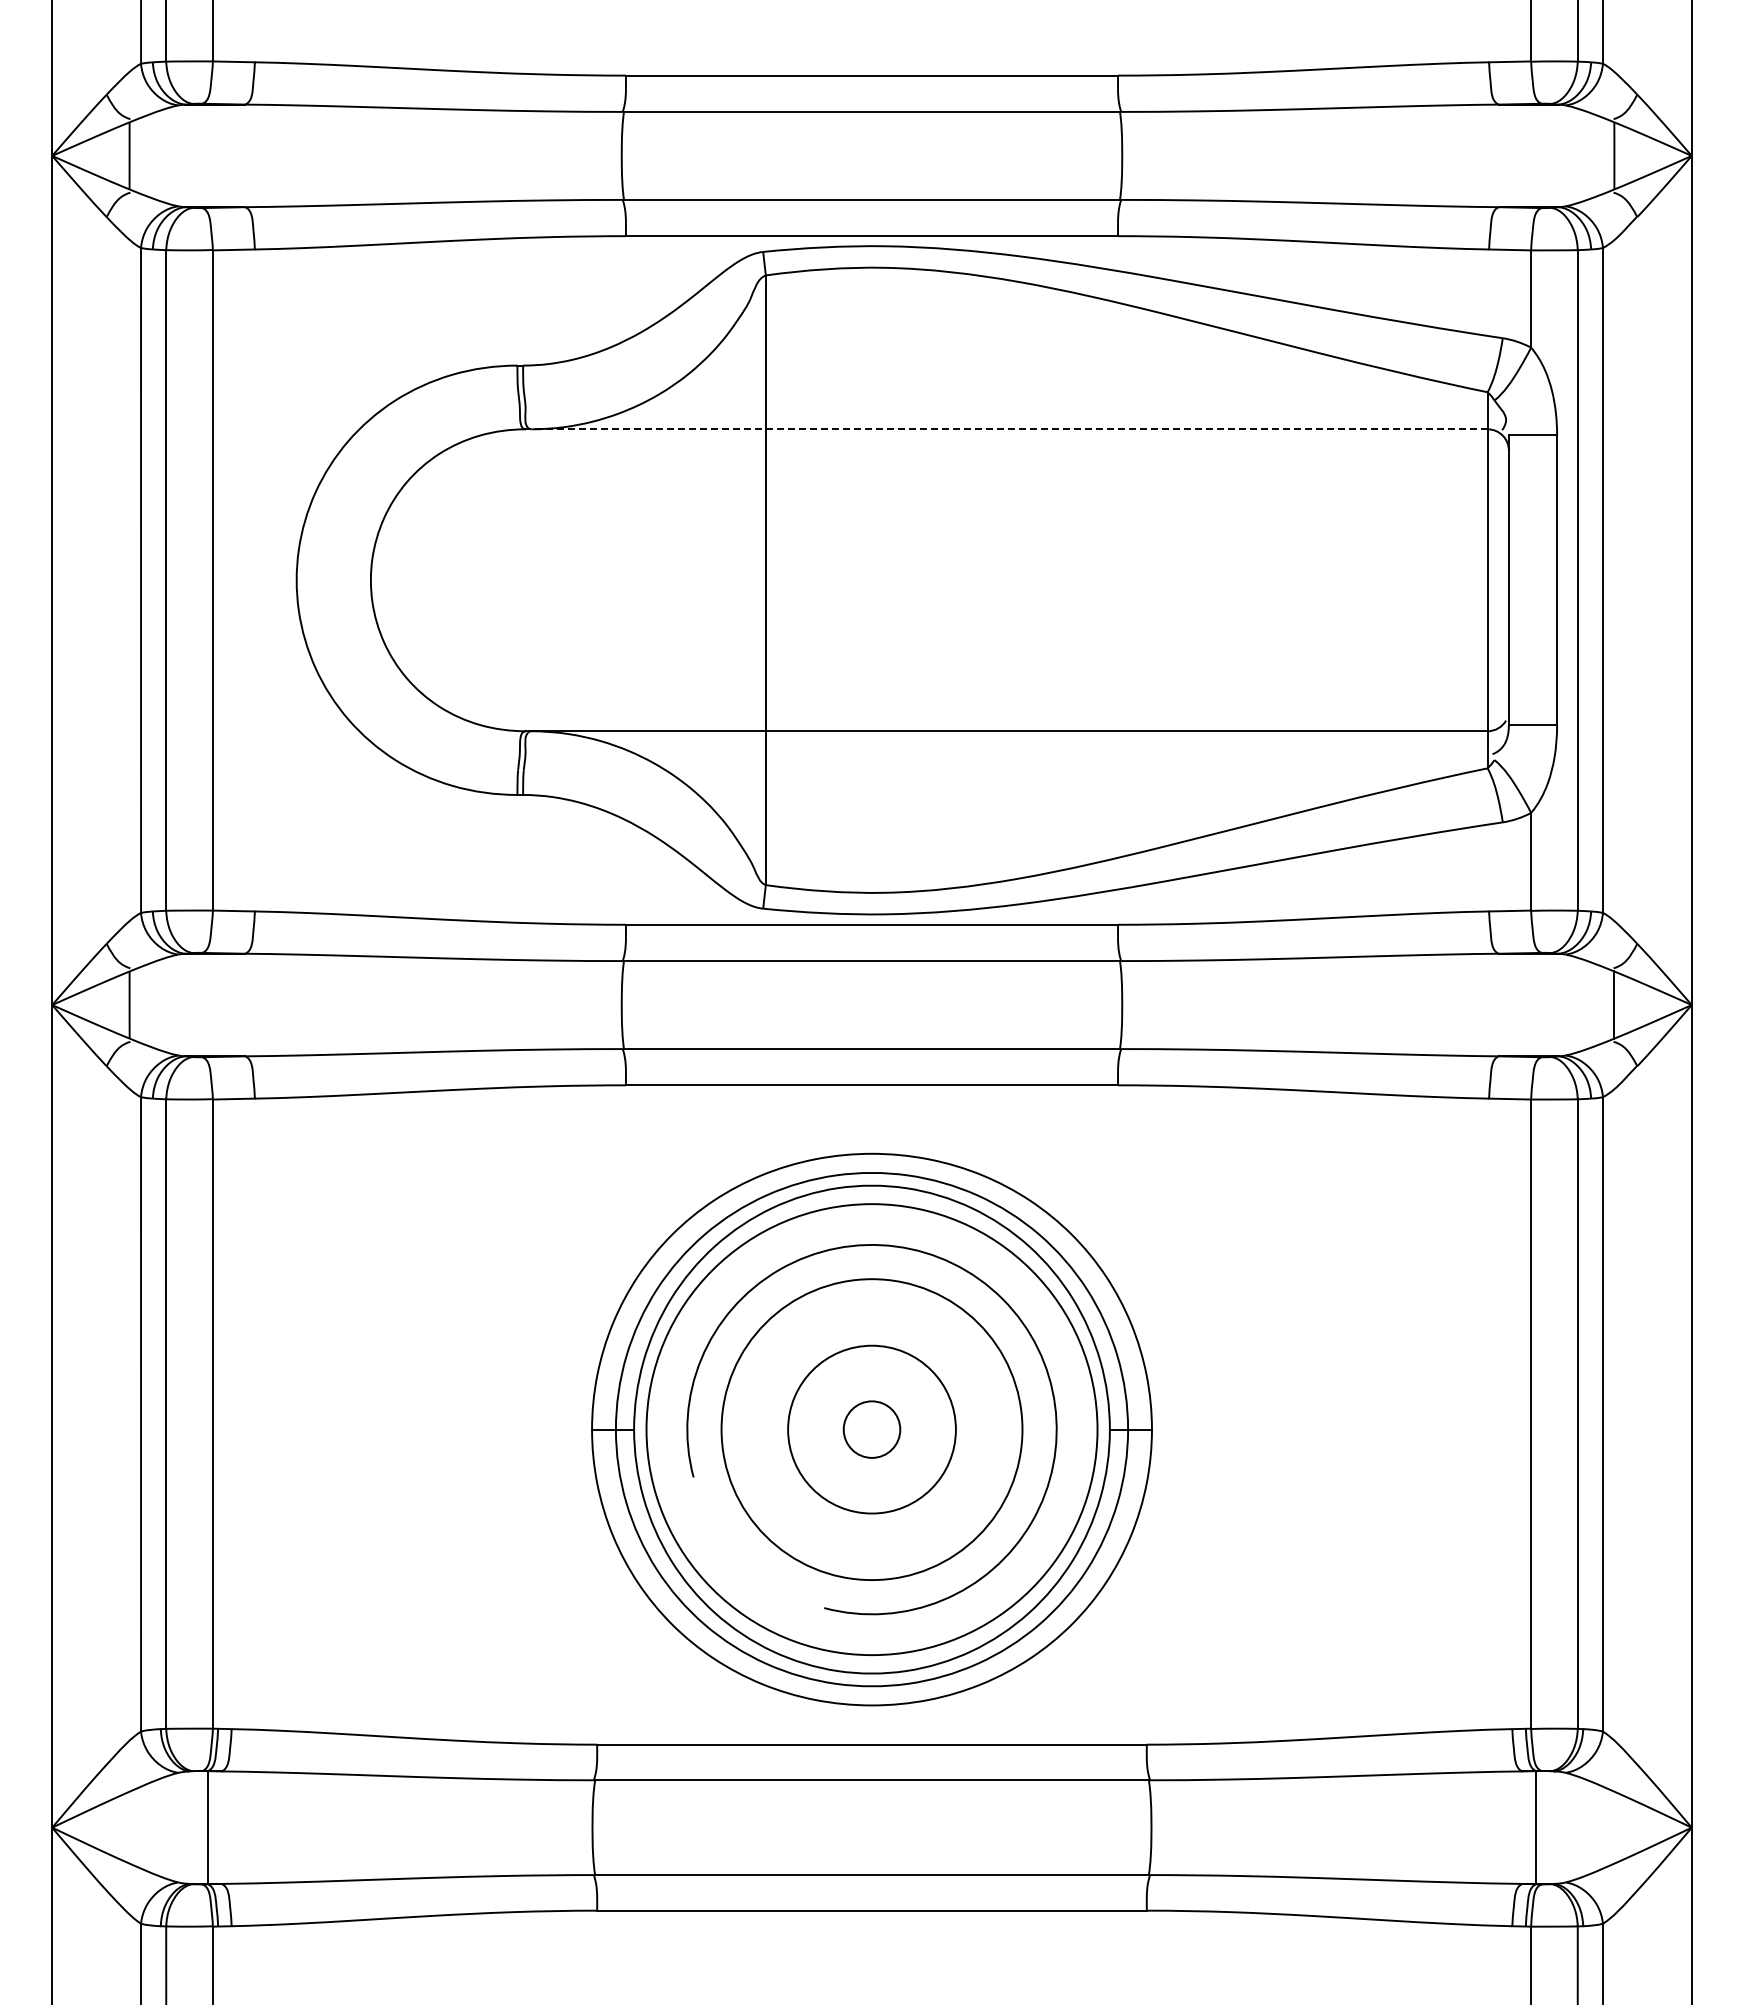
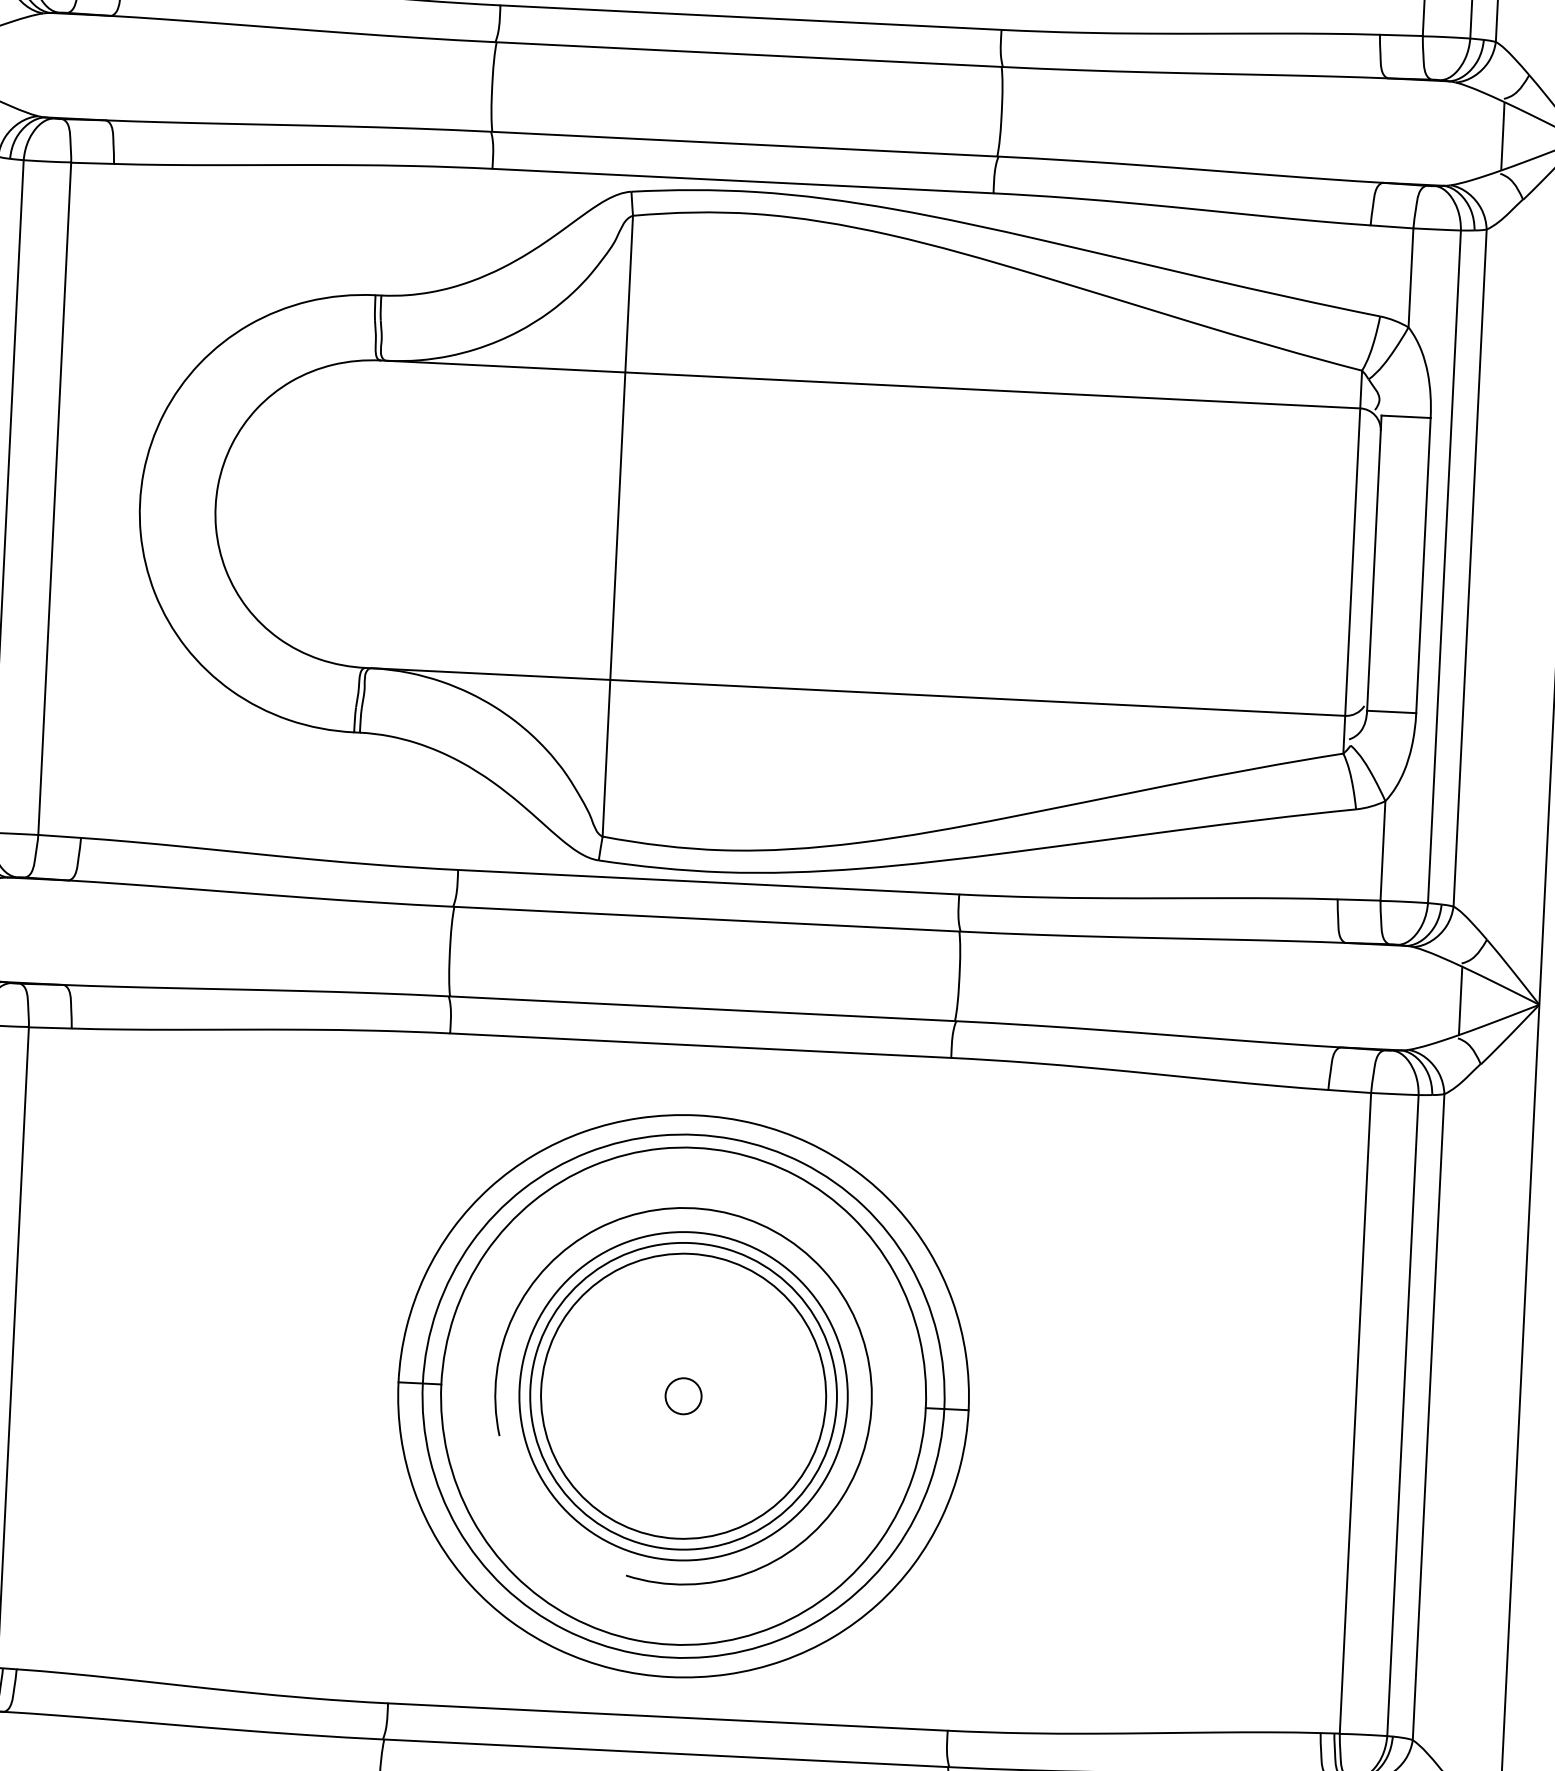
line: (1006, 429) -> (870, 384), dashed -> solid
circle: (871, 1429) -> (683, 1396), size x0.62
circle: (871, 1429) -> (683, 1396), size x0.71
circle: (871, 1429) -> (683, 1396), size x1.67

